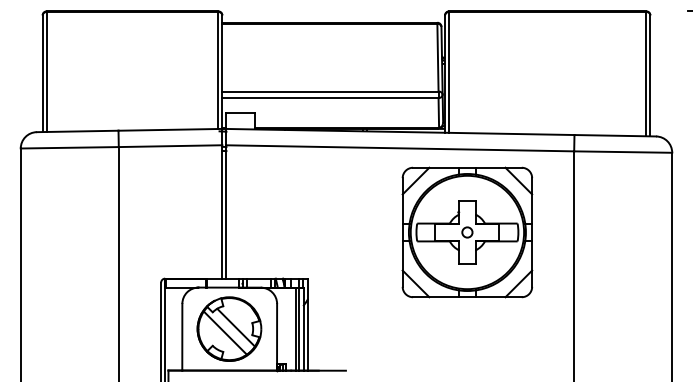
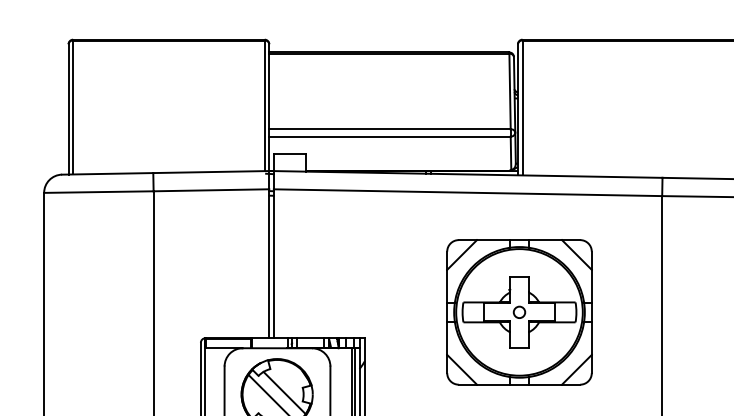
part: (467, 232) -> (519, 312), moved

